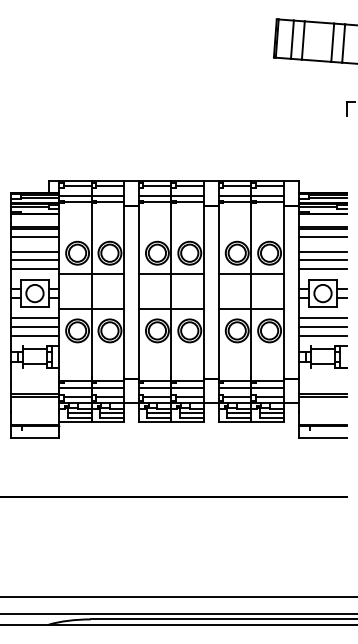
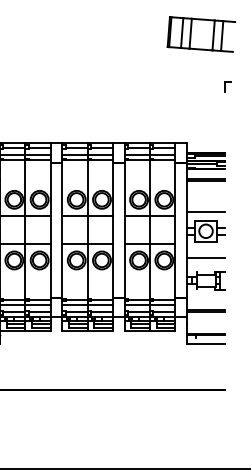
line: (322, 236) -> (205, 186), removed
line: (322, 252) -> (205, 199), removed
line: (322, 259) -> (205, 204), removed
line: (322, 317) -> (205, 250), removed
line: (322, 336) -> (205, 264), removed

